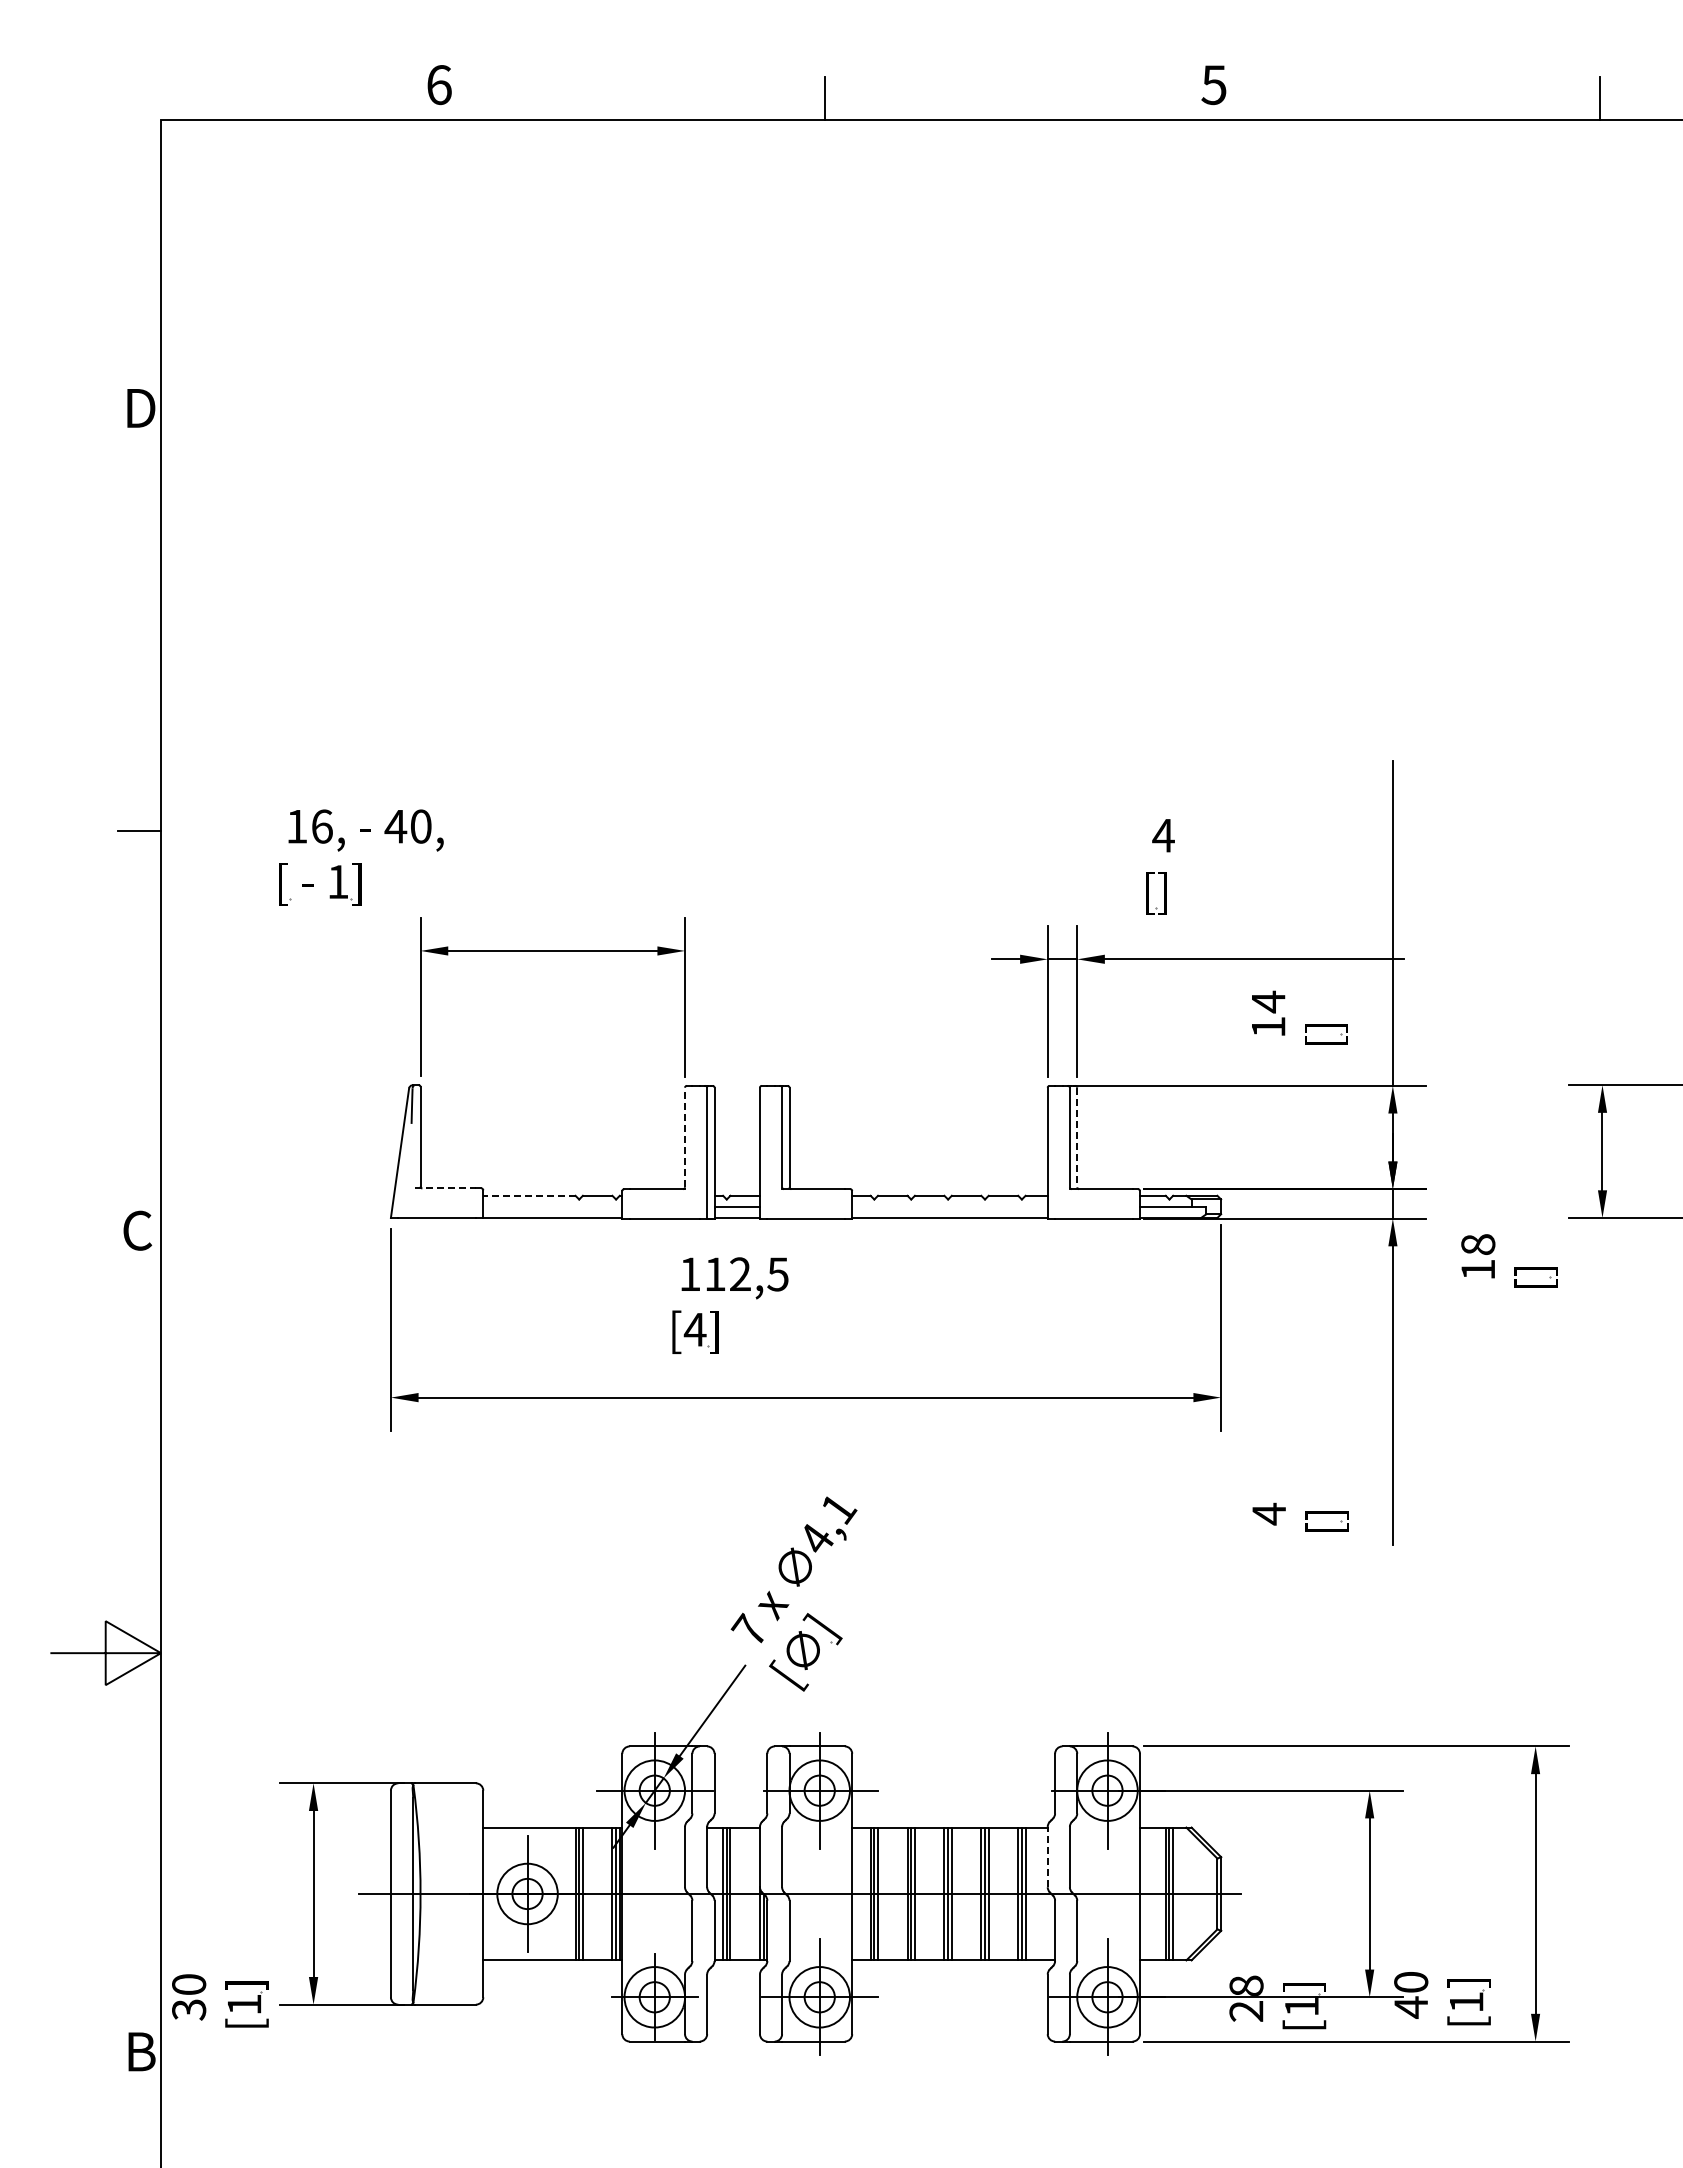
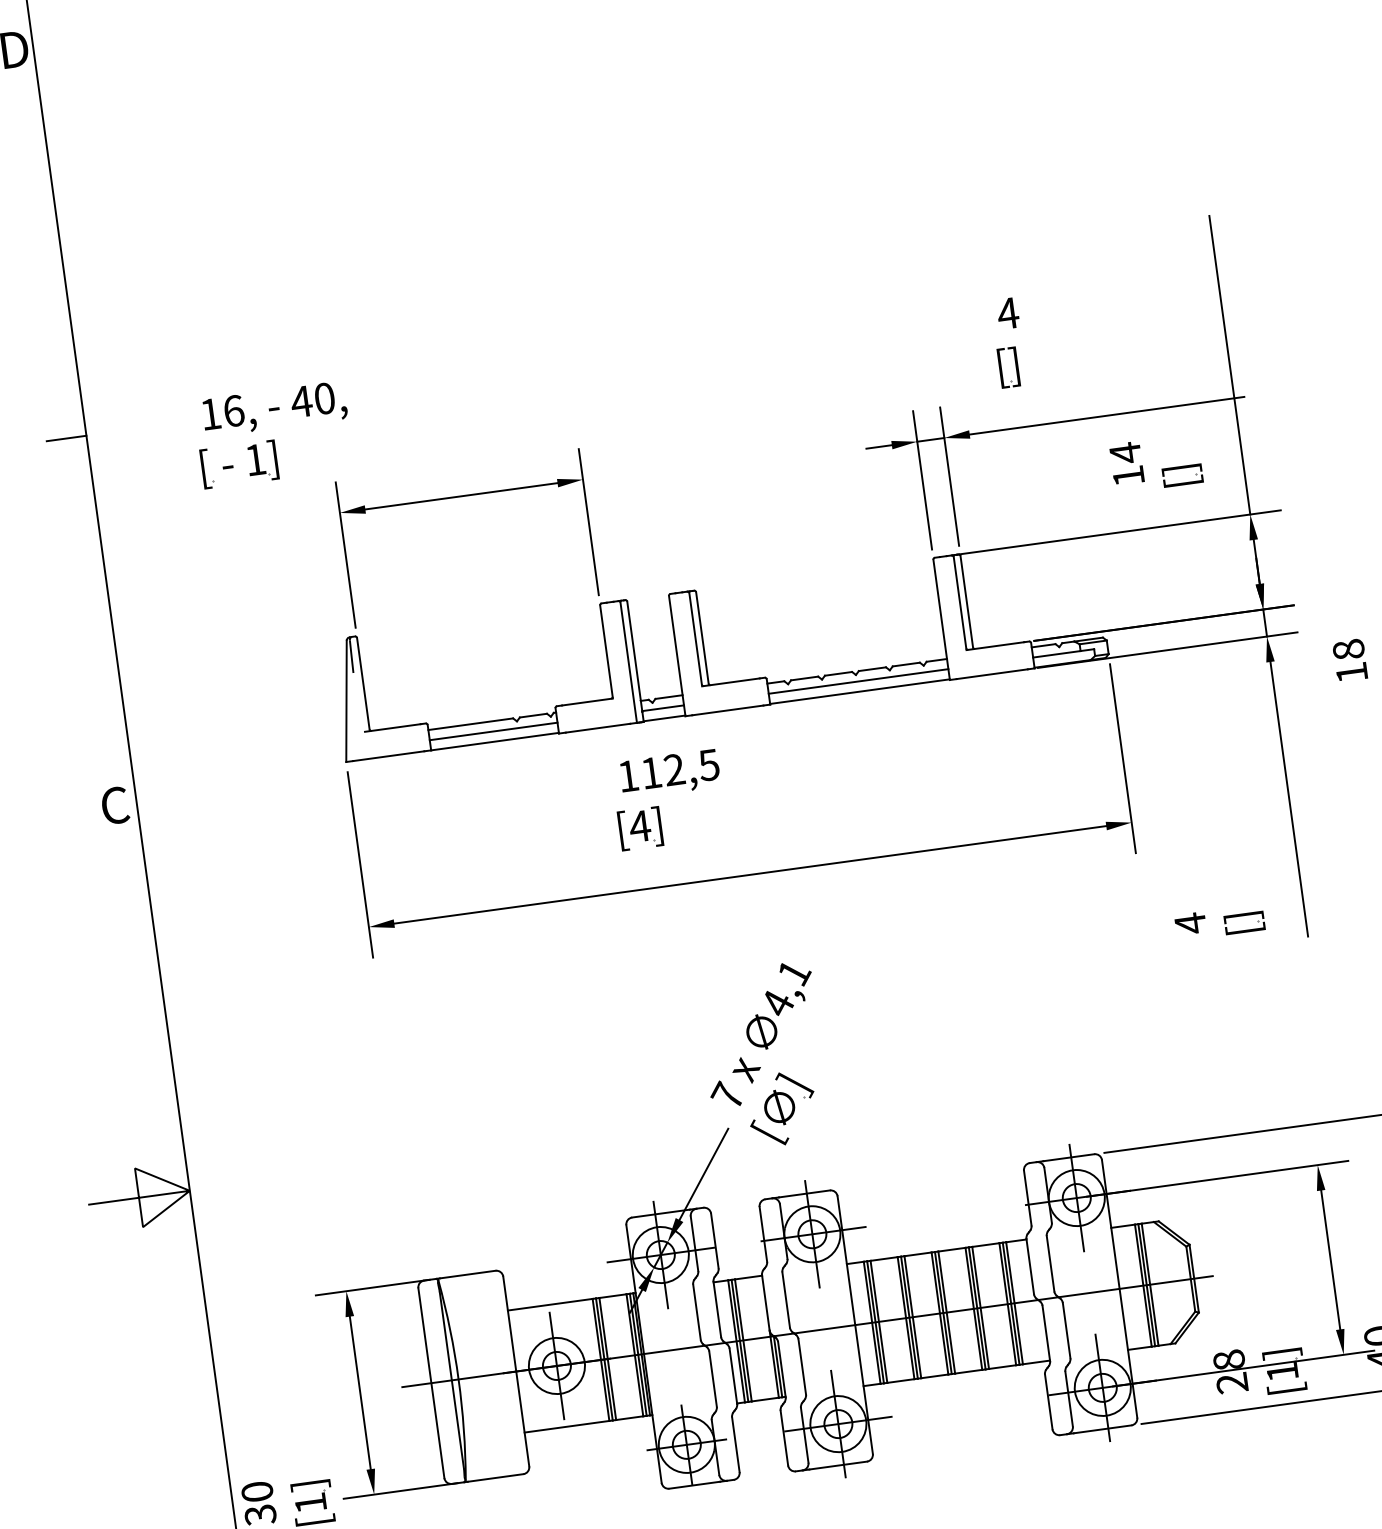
line: (685, 1137) -> (606, 651), dashed -> solid
line: (1077, 1137) -> (967, 601), dashed -> solid
line: (446, 1188) -> (393, 727), dashed -> solid
line: (528, 1195) -> (469, 724), dashed -> solid
line: (552, 1206) -> (493, 731), added
line: (949, 1206) -> (858, 681), added
line: (1047, 1856) -> (1029, 1266), dashed -> solid

